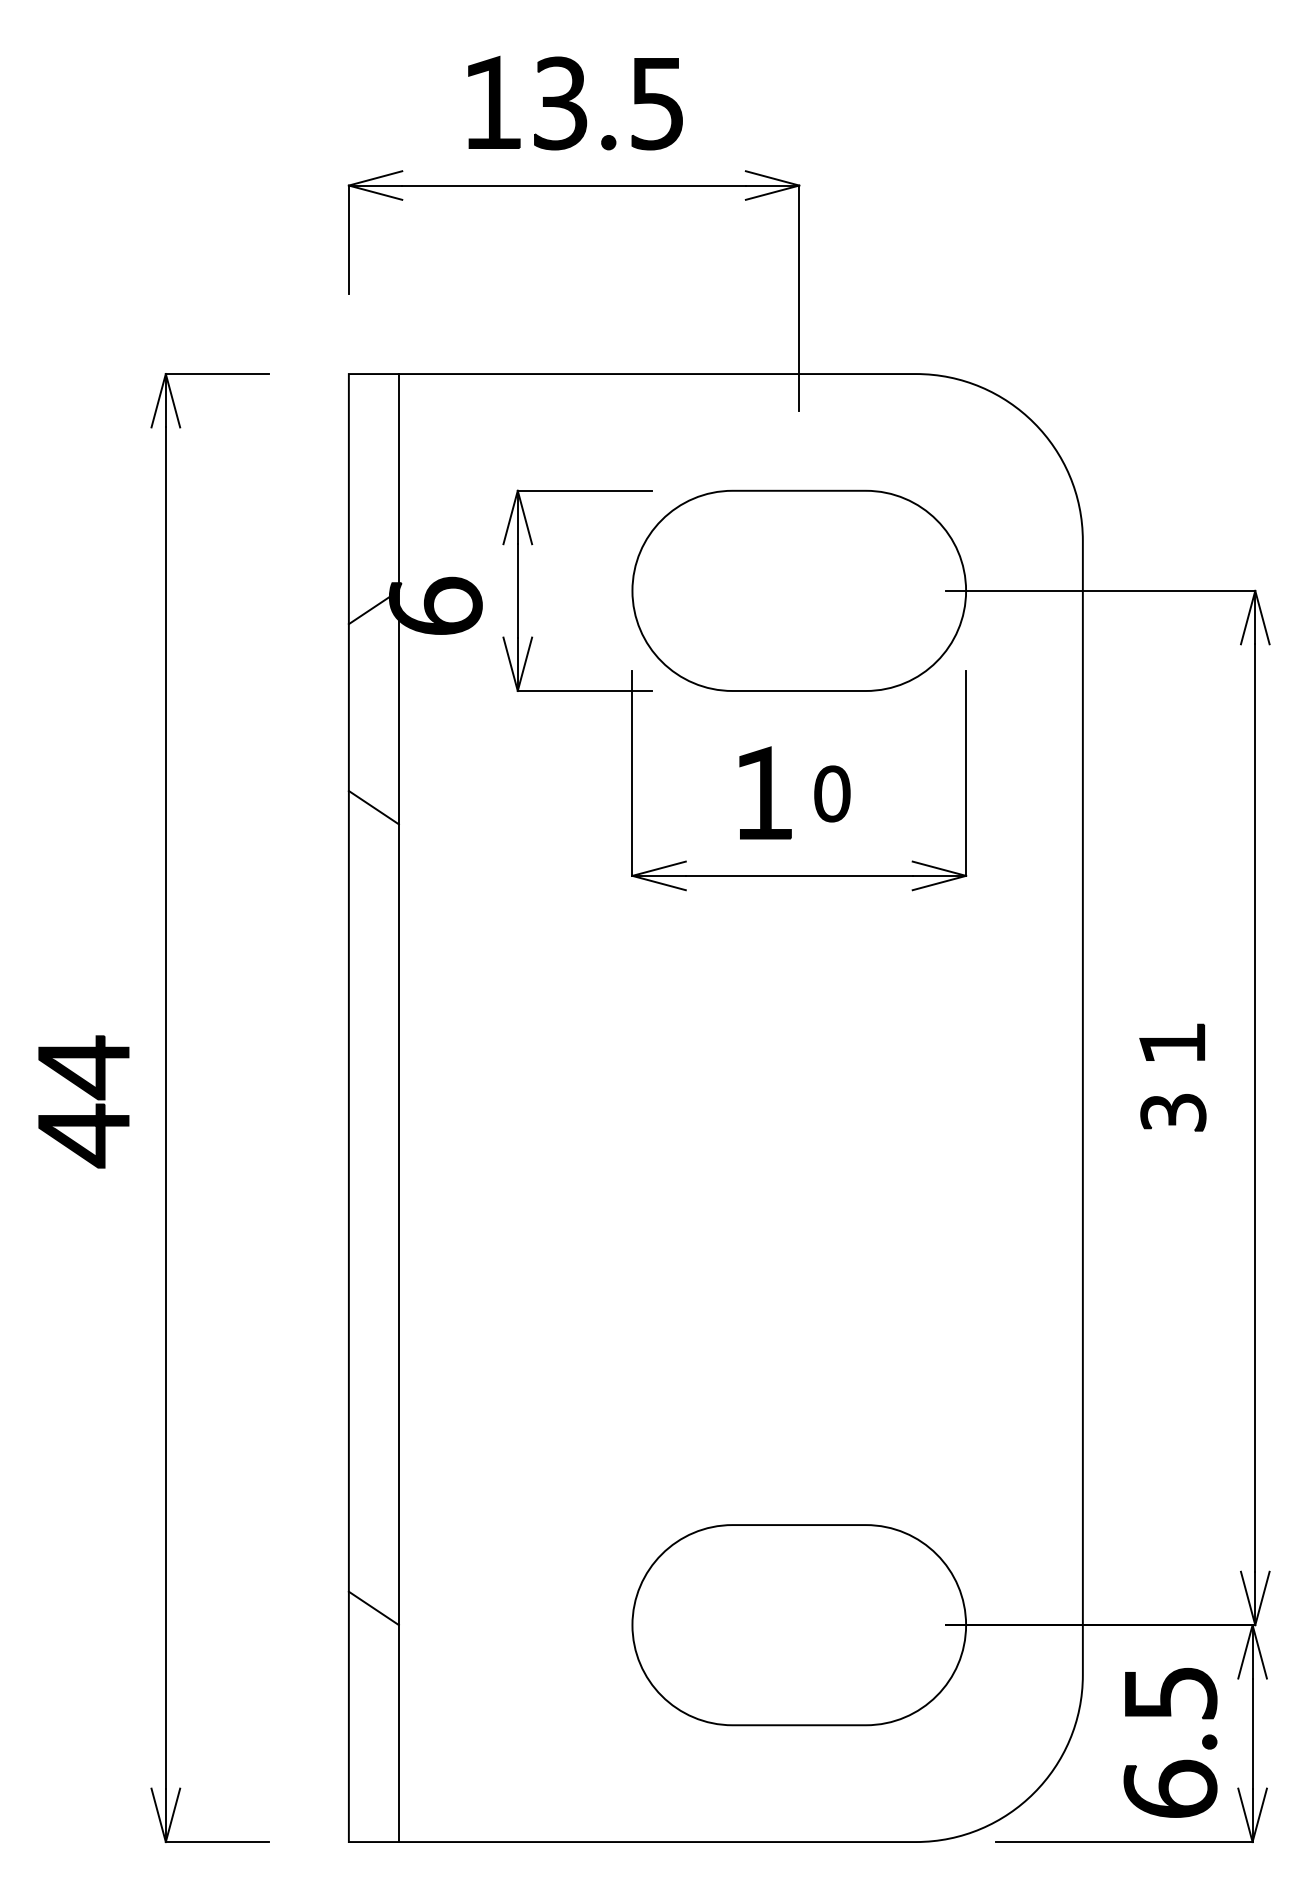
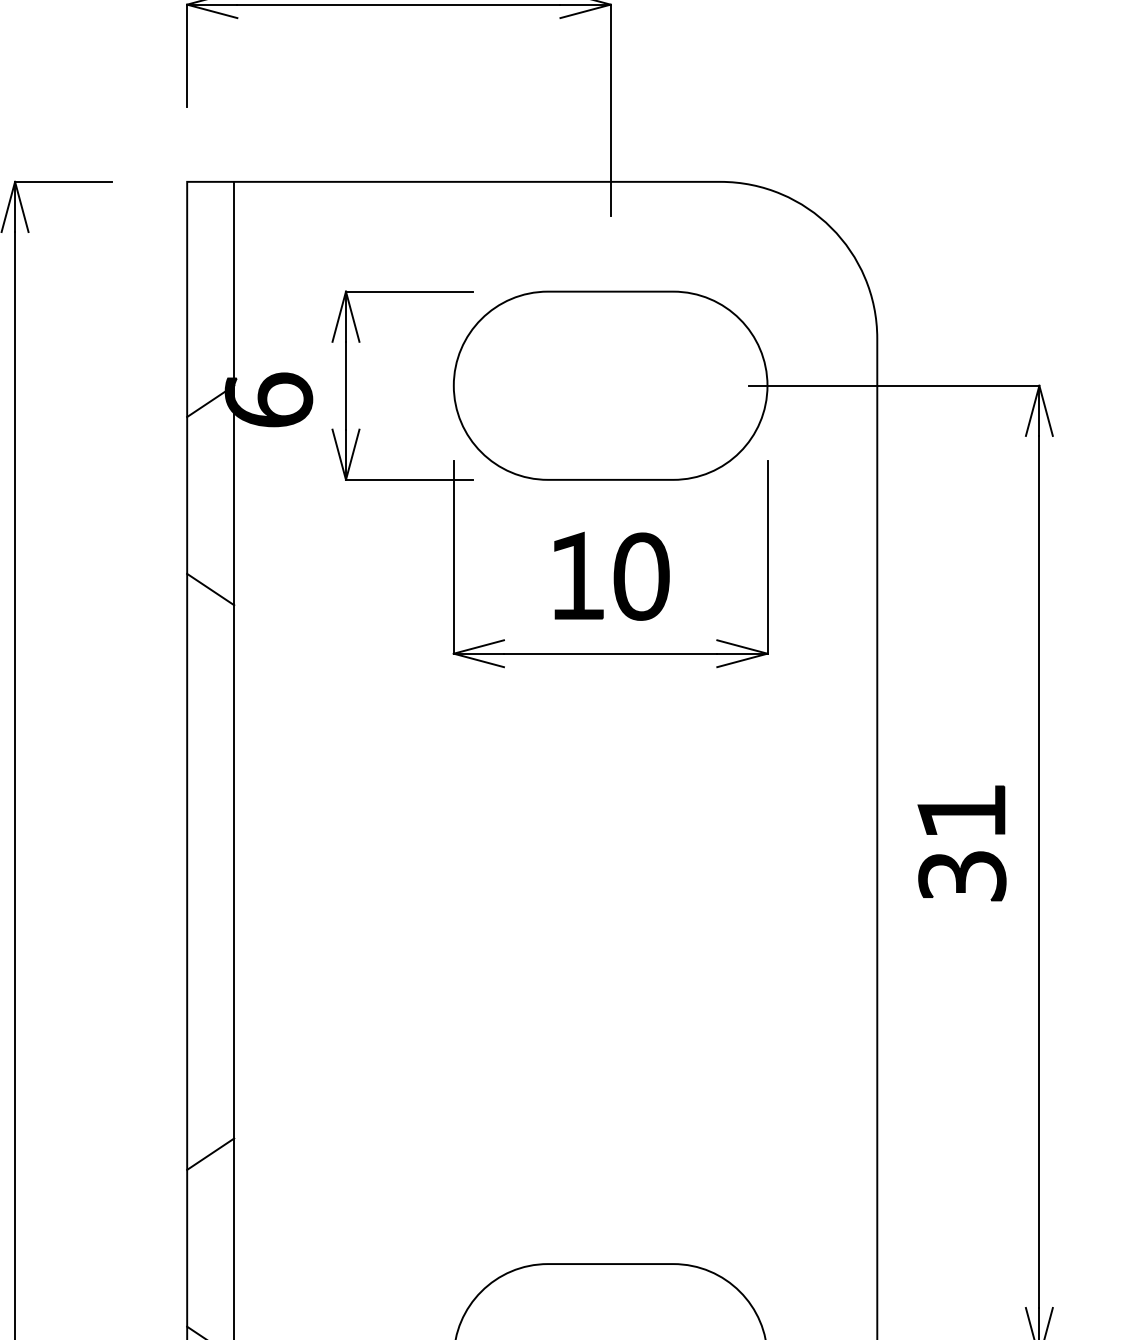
part: (832, 793) -> (641, 576), size x1.67
part: (1171, 1042) -> (960, 810), size x1.43
part: (1173, 1112) -> (962, 876), size x1.43
line: (373, 1407) -> (210, 1153), added

